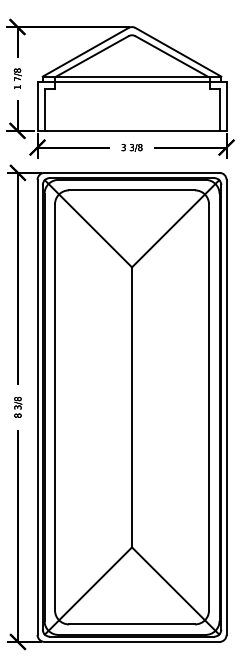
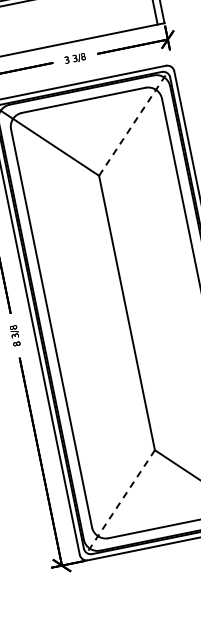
line: (175, 223) -> (132, 124), solid -> dashed
line: (88, 591) -> (121, 502), solid -> dashed

